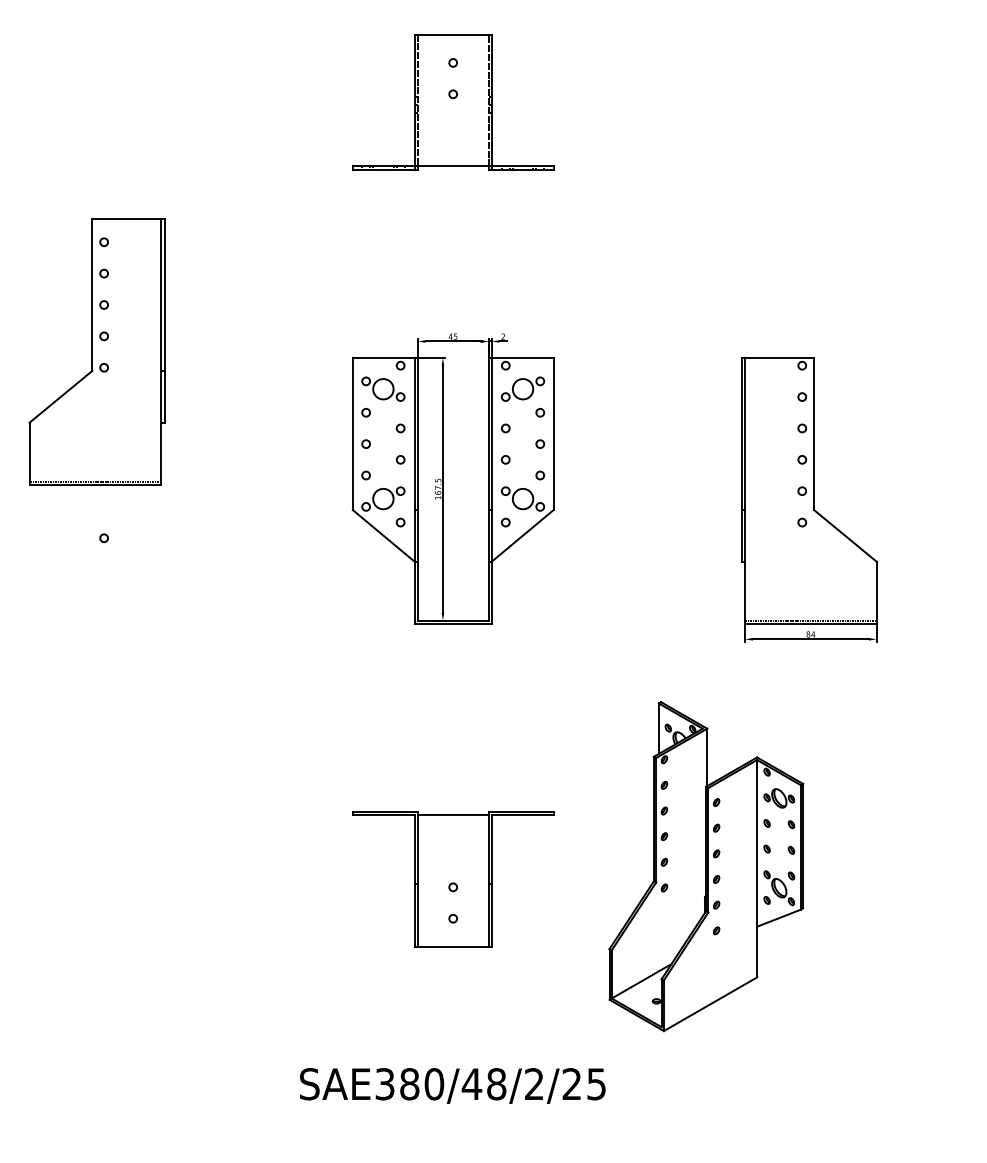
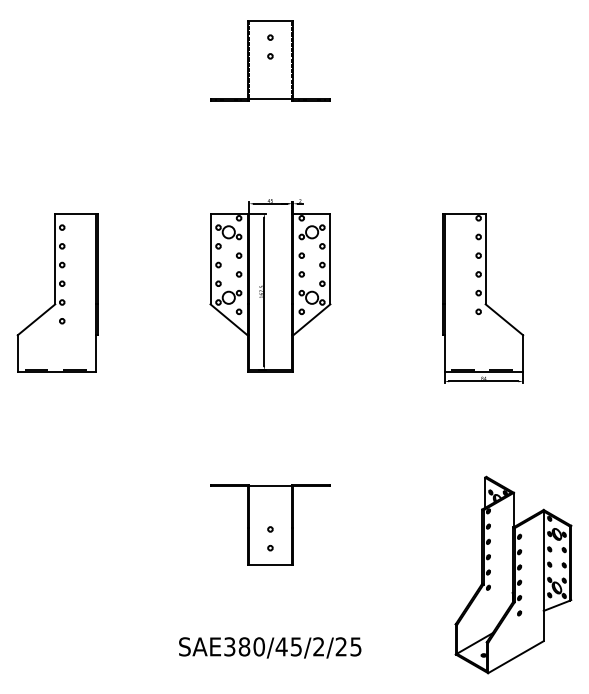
part: (96, 350) -> (57, 292), moved
part: (706, 865) -> (513, 574), moved
text: (496, 1083) -> (296, 646), SAE380/48/2/25 -> SAE380/45/2/25

